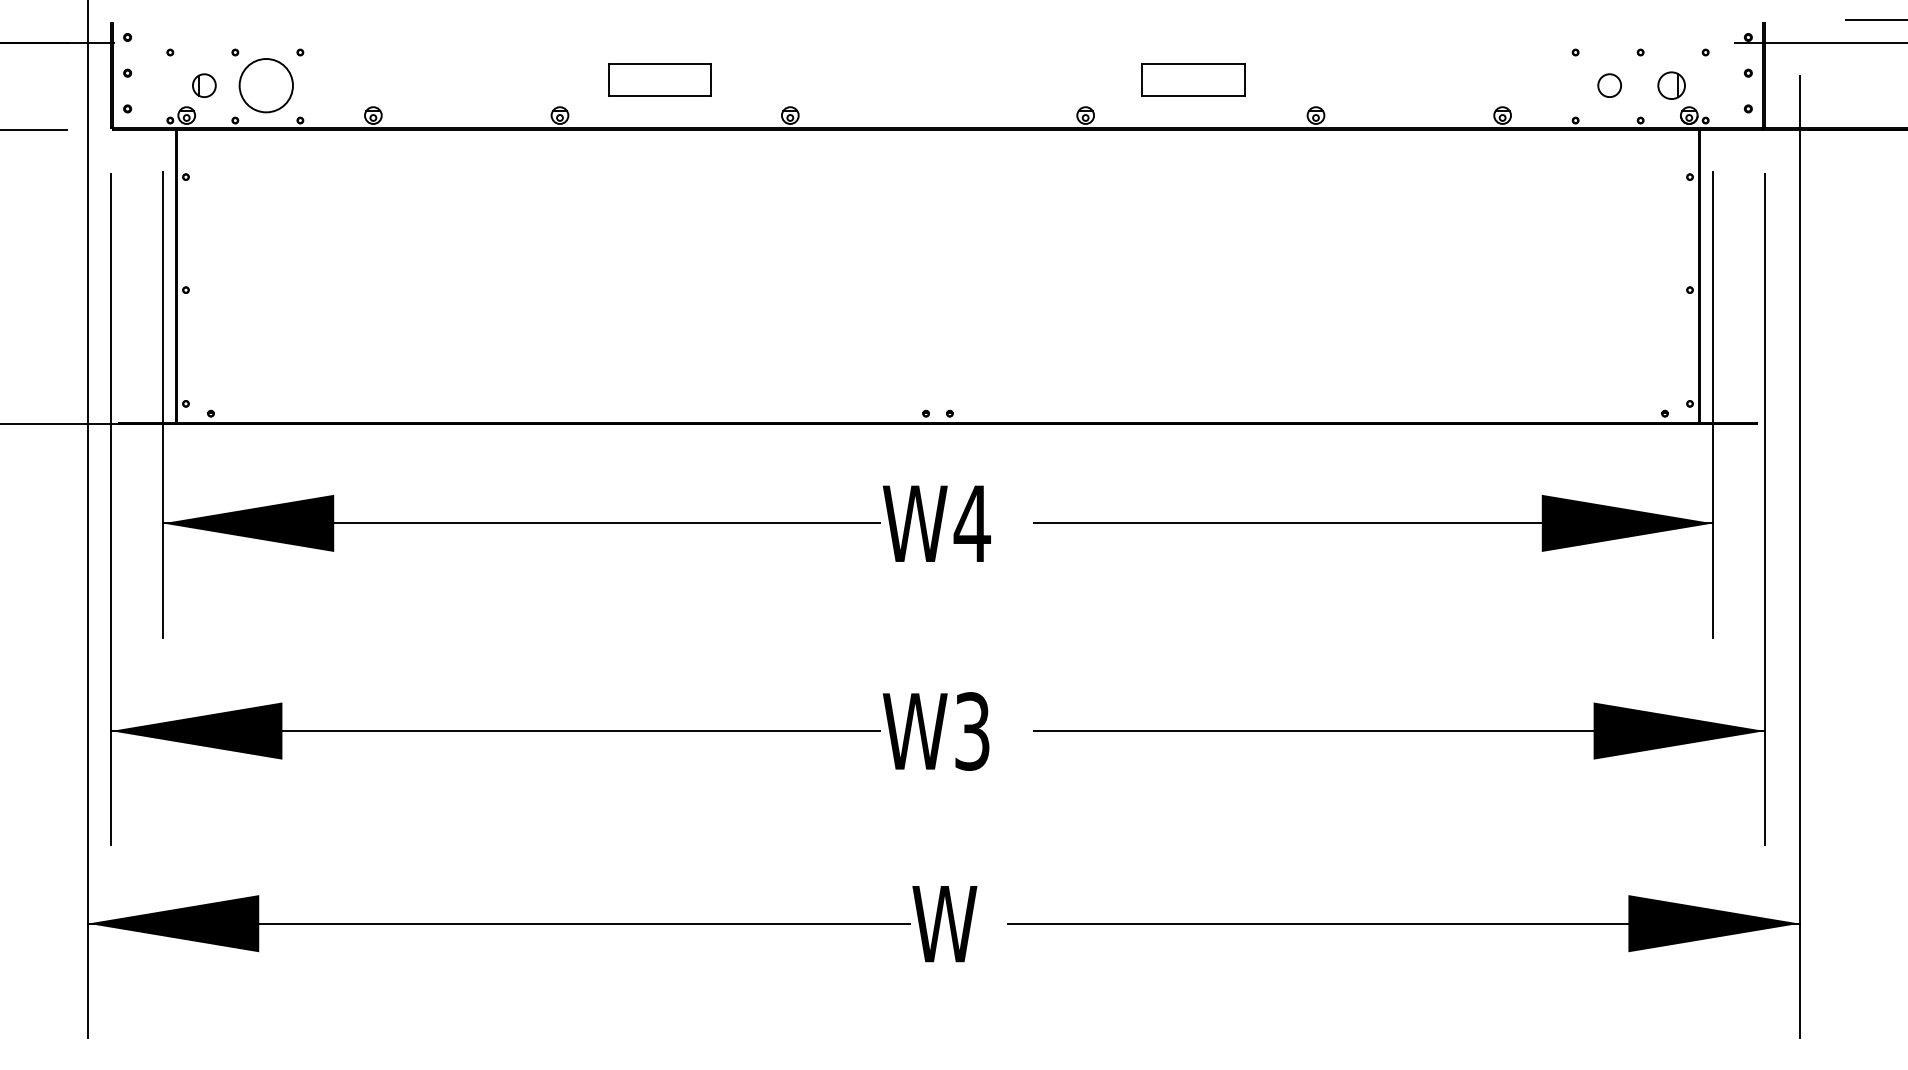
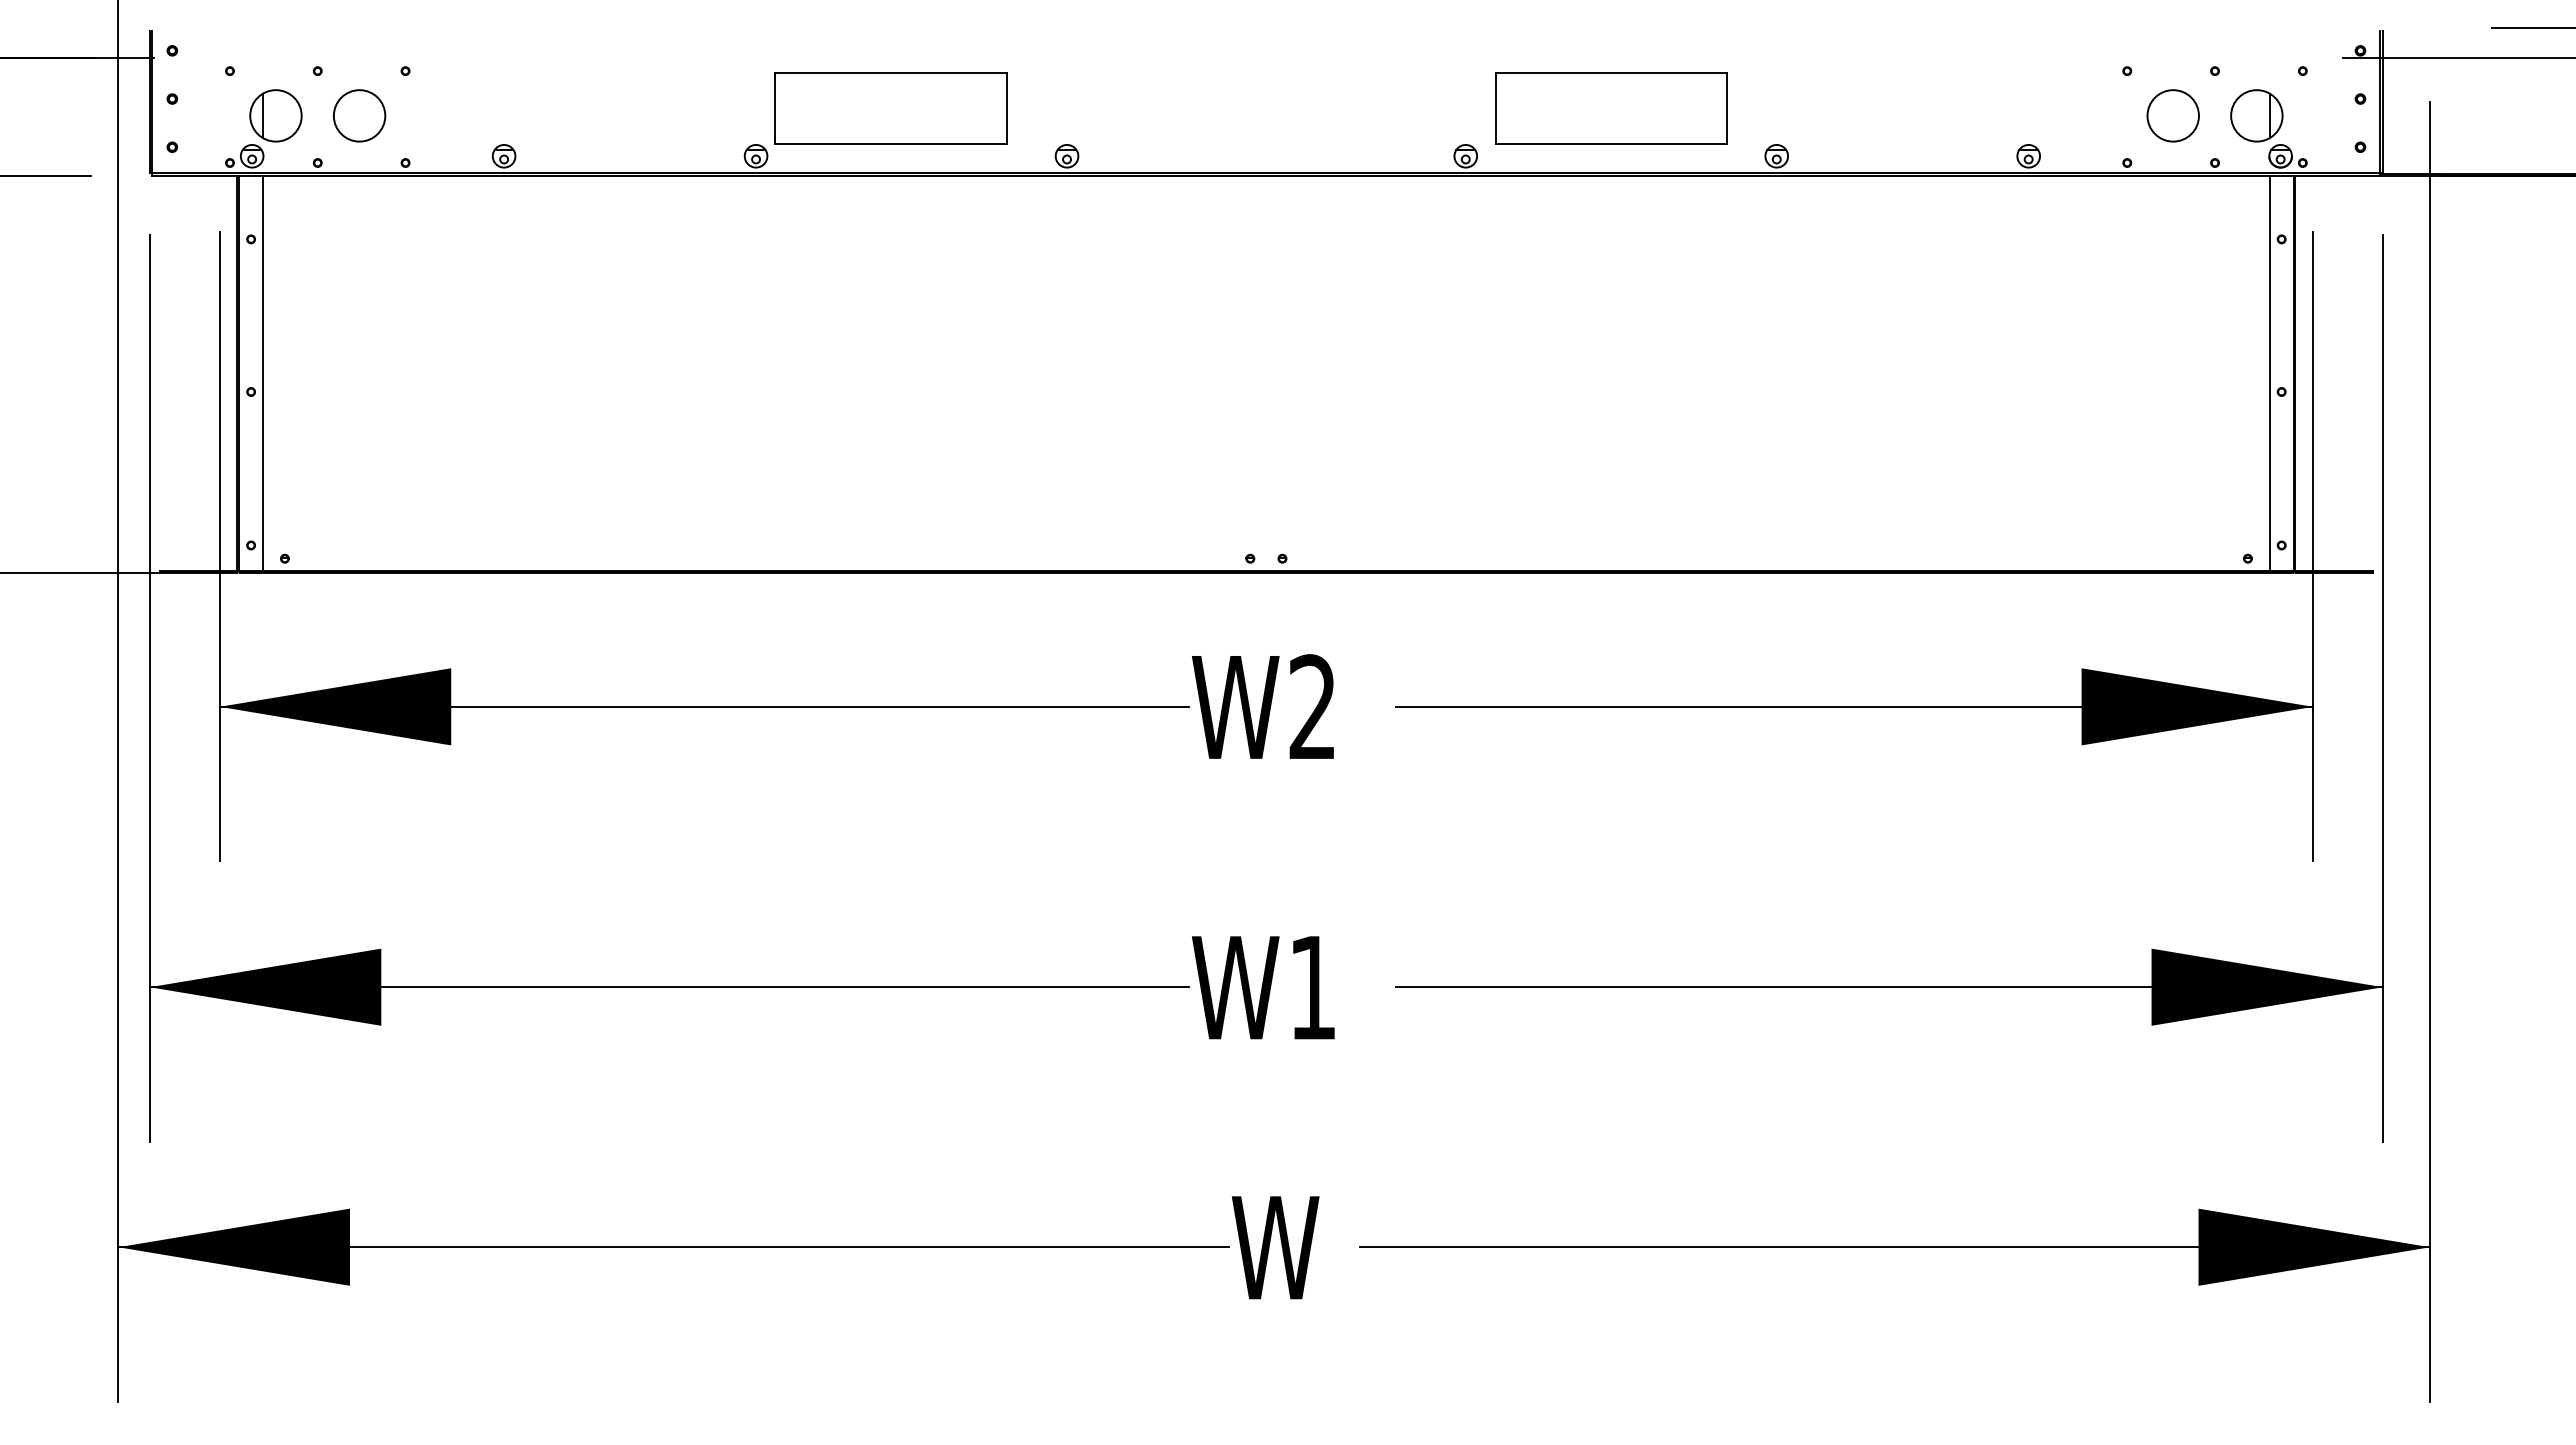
part: (659, 80) -> (890, 108), size x1.67
part: (1193, 80) -> (1611, 108), size x1.67
part: (204, 85) -> (275, 115), size x1.67
circle: (266, 85) -> (359, 115), size x0.71
circle: (1609, 85) -> (2172, 115), size x1.67
part: (1671, 85) -> (2256, 115), size x1.43
line: (195, 275) -> (263, 372), added
line: (1680, 275) -> (2269, 372), added
text: (972, 523) -> (1312, 706), W4 -> W2
text: (972, 731) -> (1312, 987), W3 -> W1

